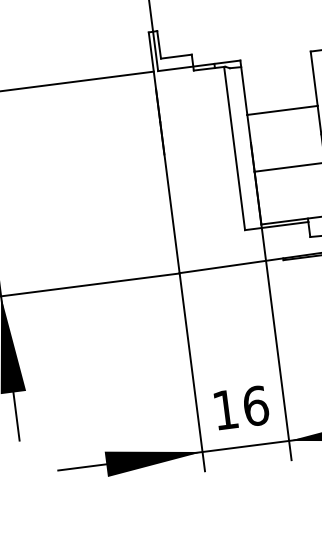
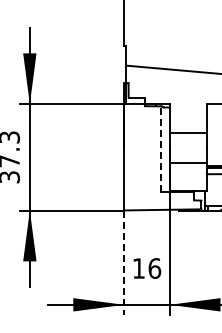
line: (233, 146) -> (160, 148), solid -> dashed
line: (193, 373) -> (124, 263), solid -> dashed
text: (242, 407) -> (147, 268), moved

